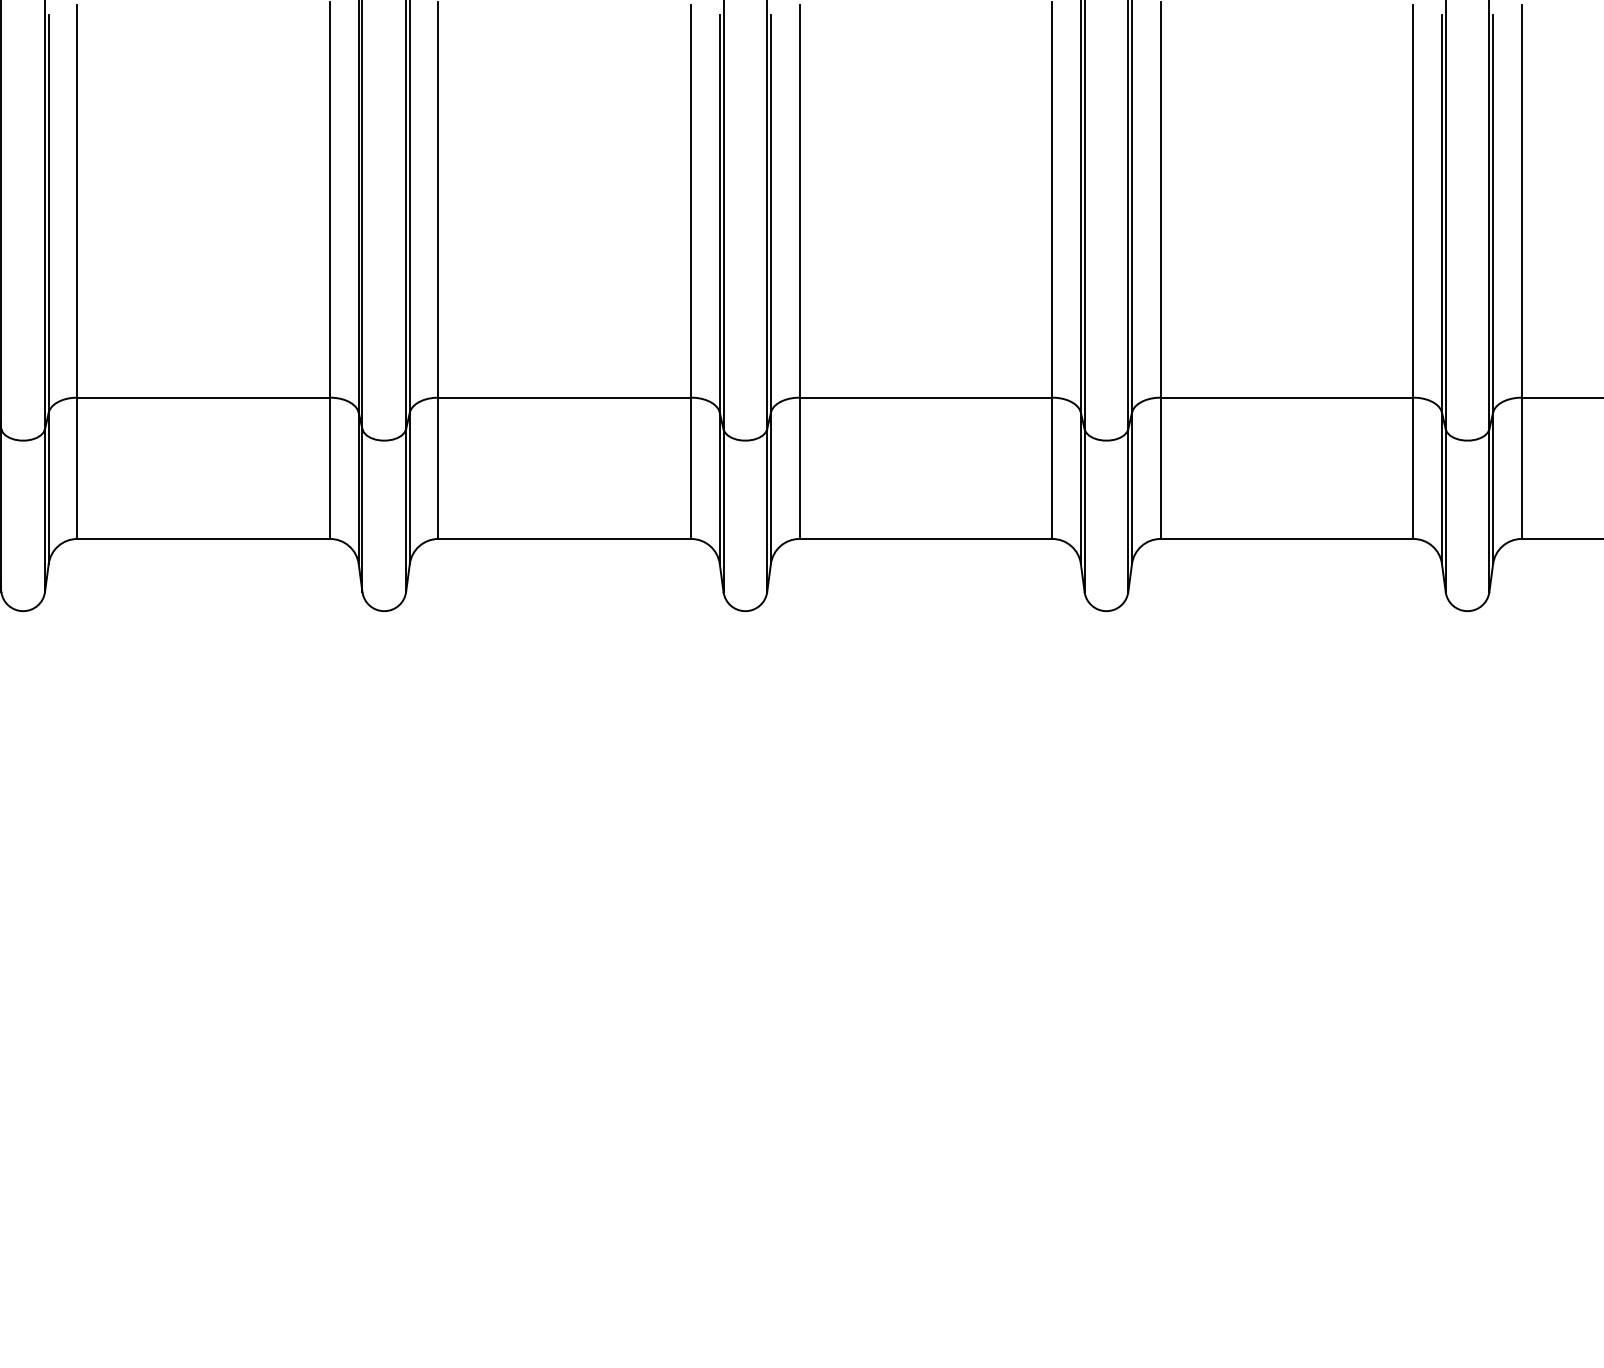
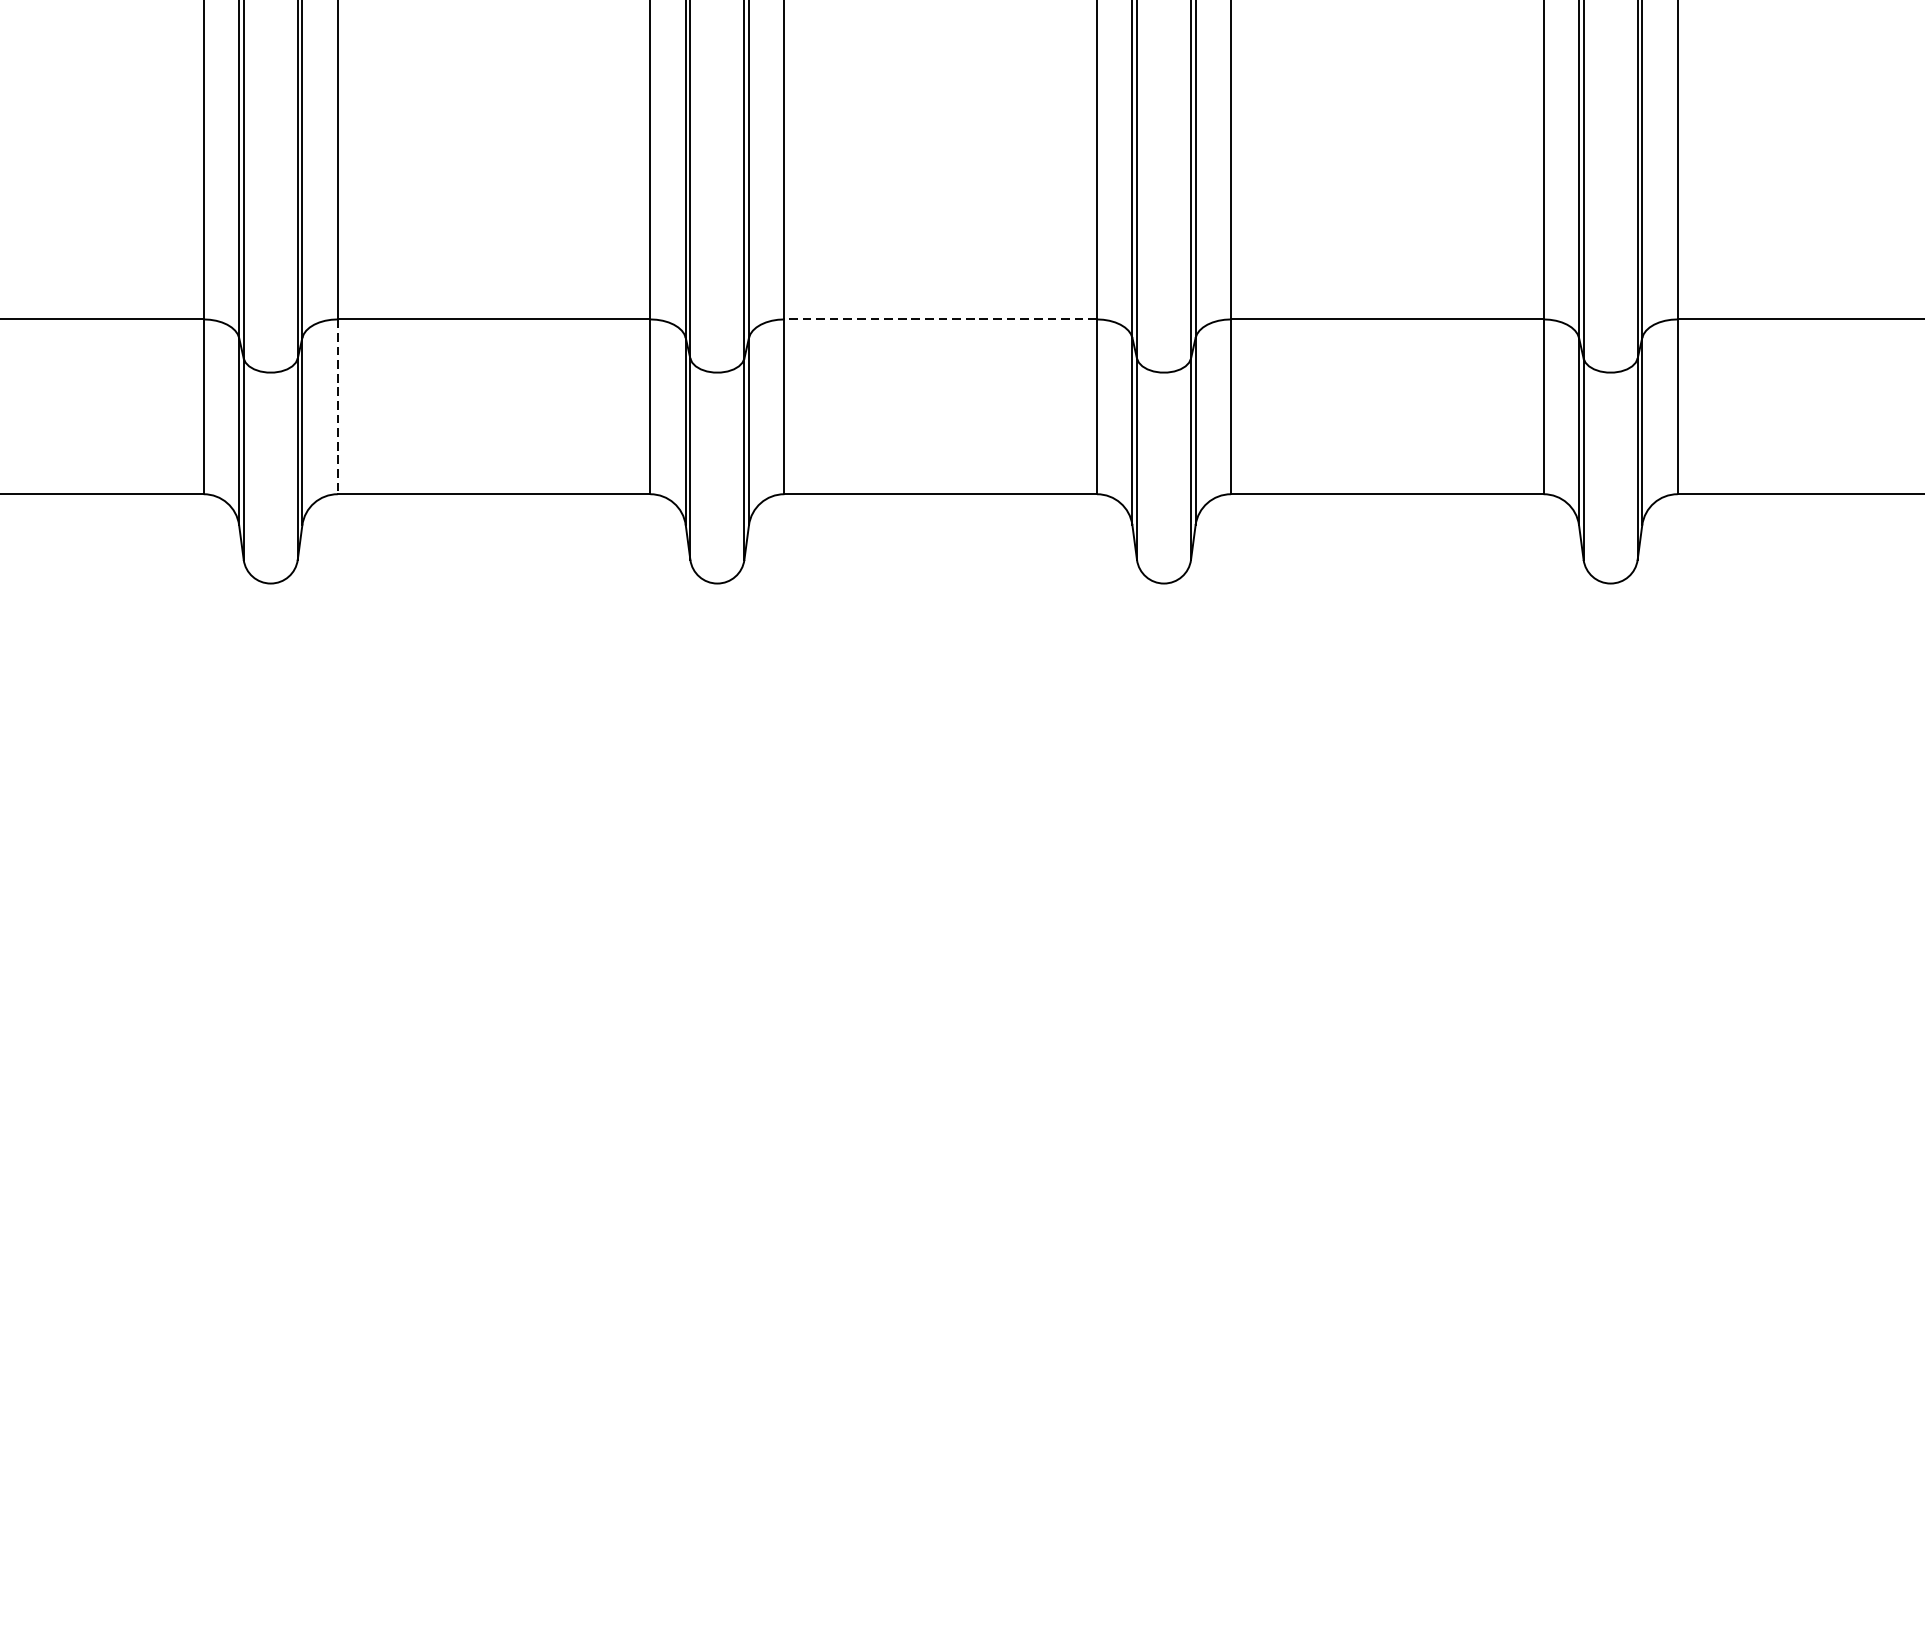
line: (925, 397) -> (940, 319), solid -> dashed
line: (438, 468) -> (337, 407), solid -> dashed

